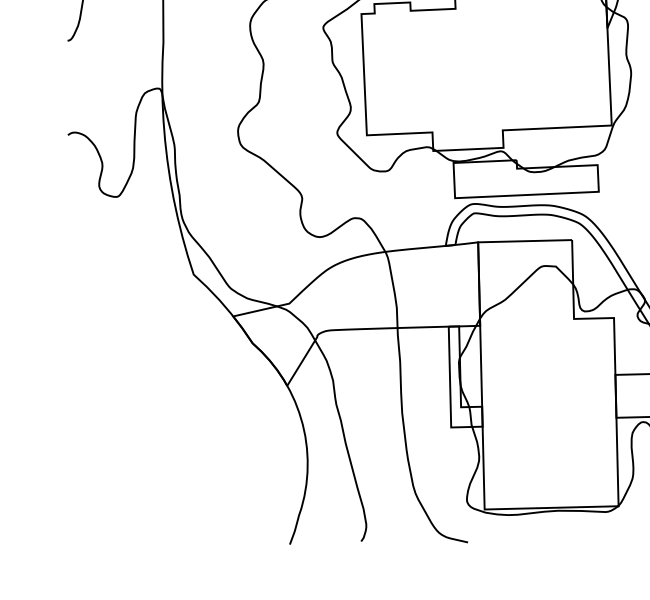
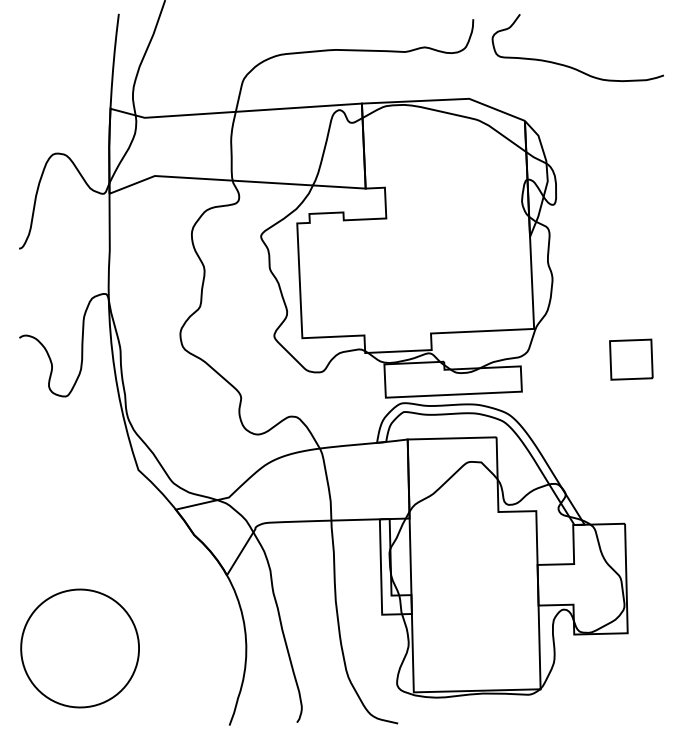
part: (131, 463) -> (79, 648), added

